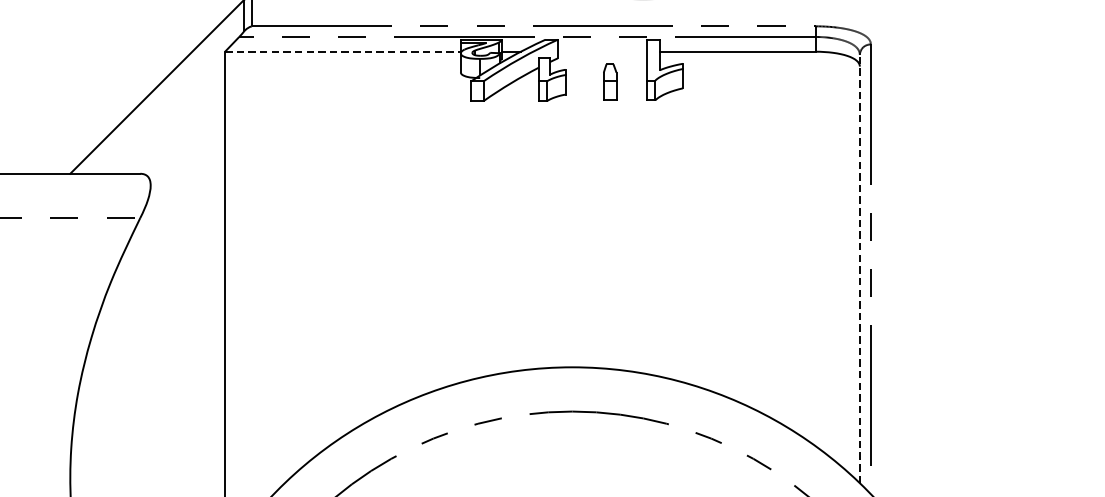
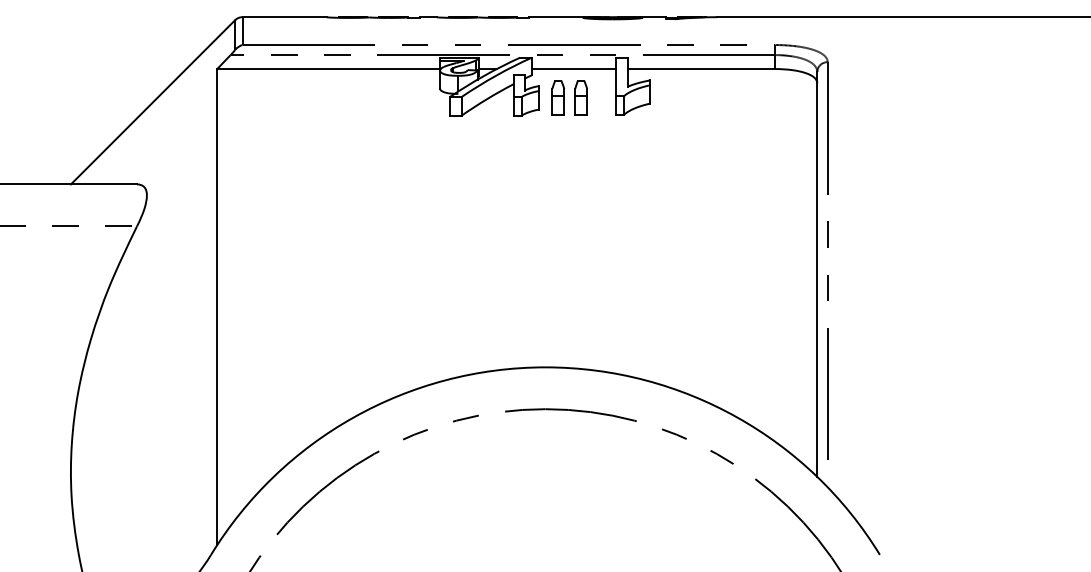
line: (343, 52) -> (329, 69), dashed -> solid
line: (601, 52) -> (573, 69), added
part: (585, 81) -> (557, 97), added
line: (860, 268) -> (817, 273), dashed -> solid

